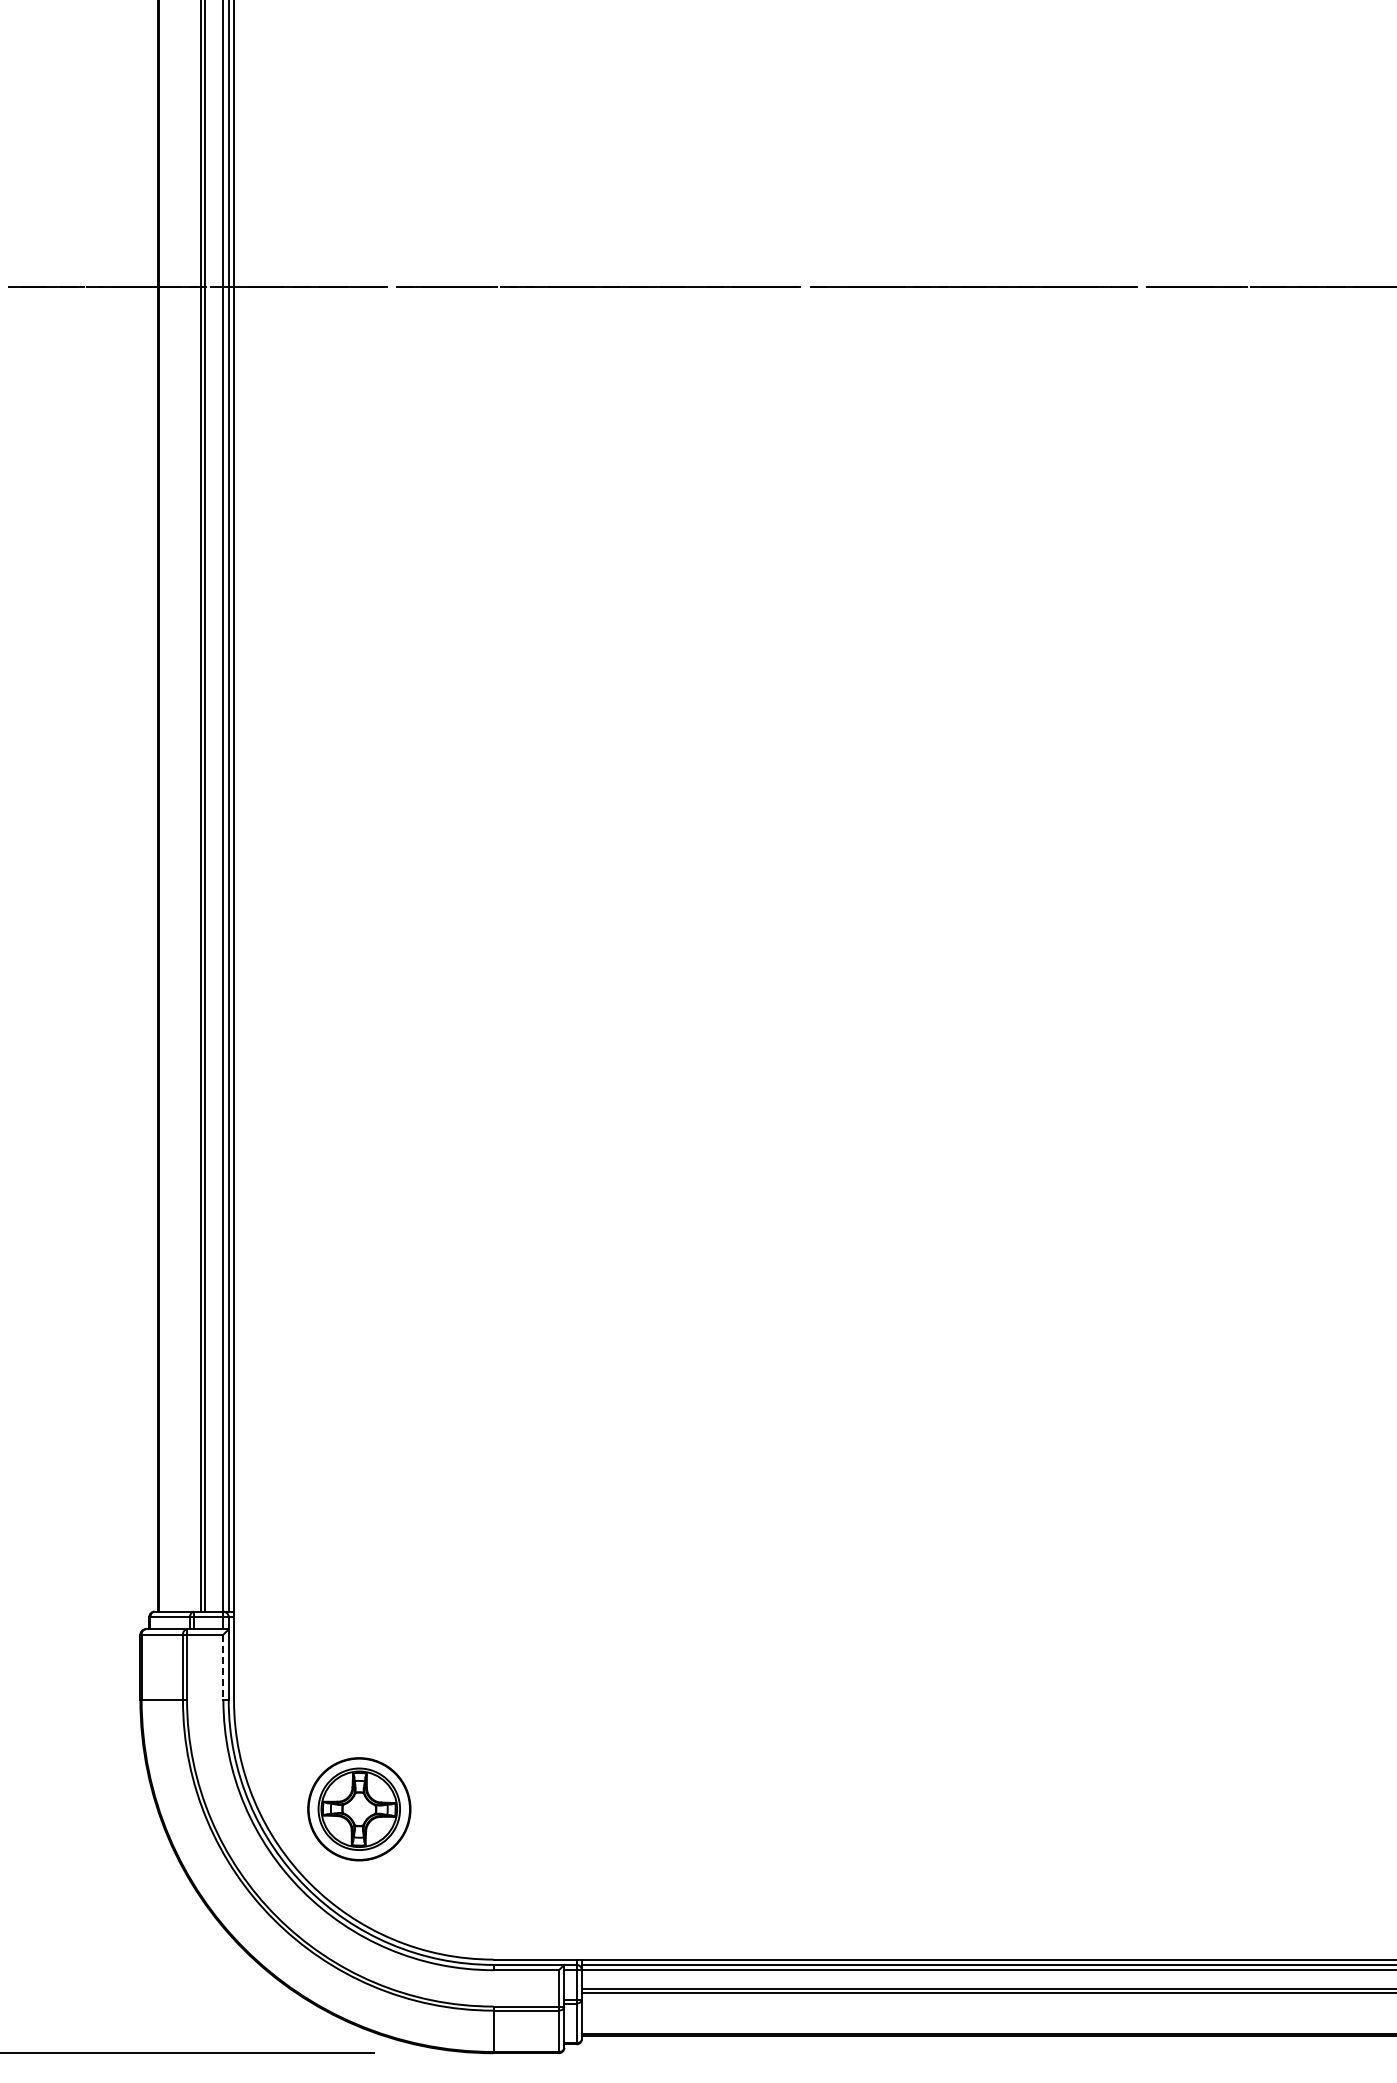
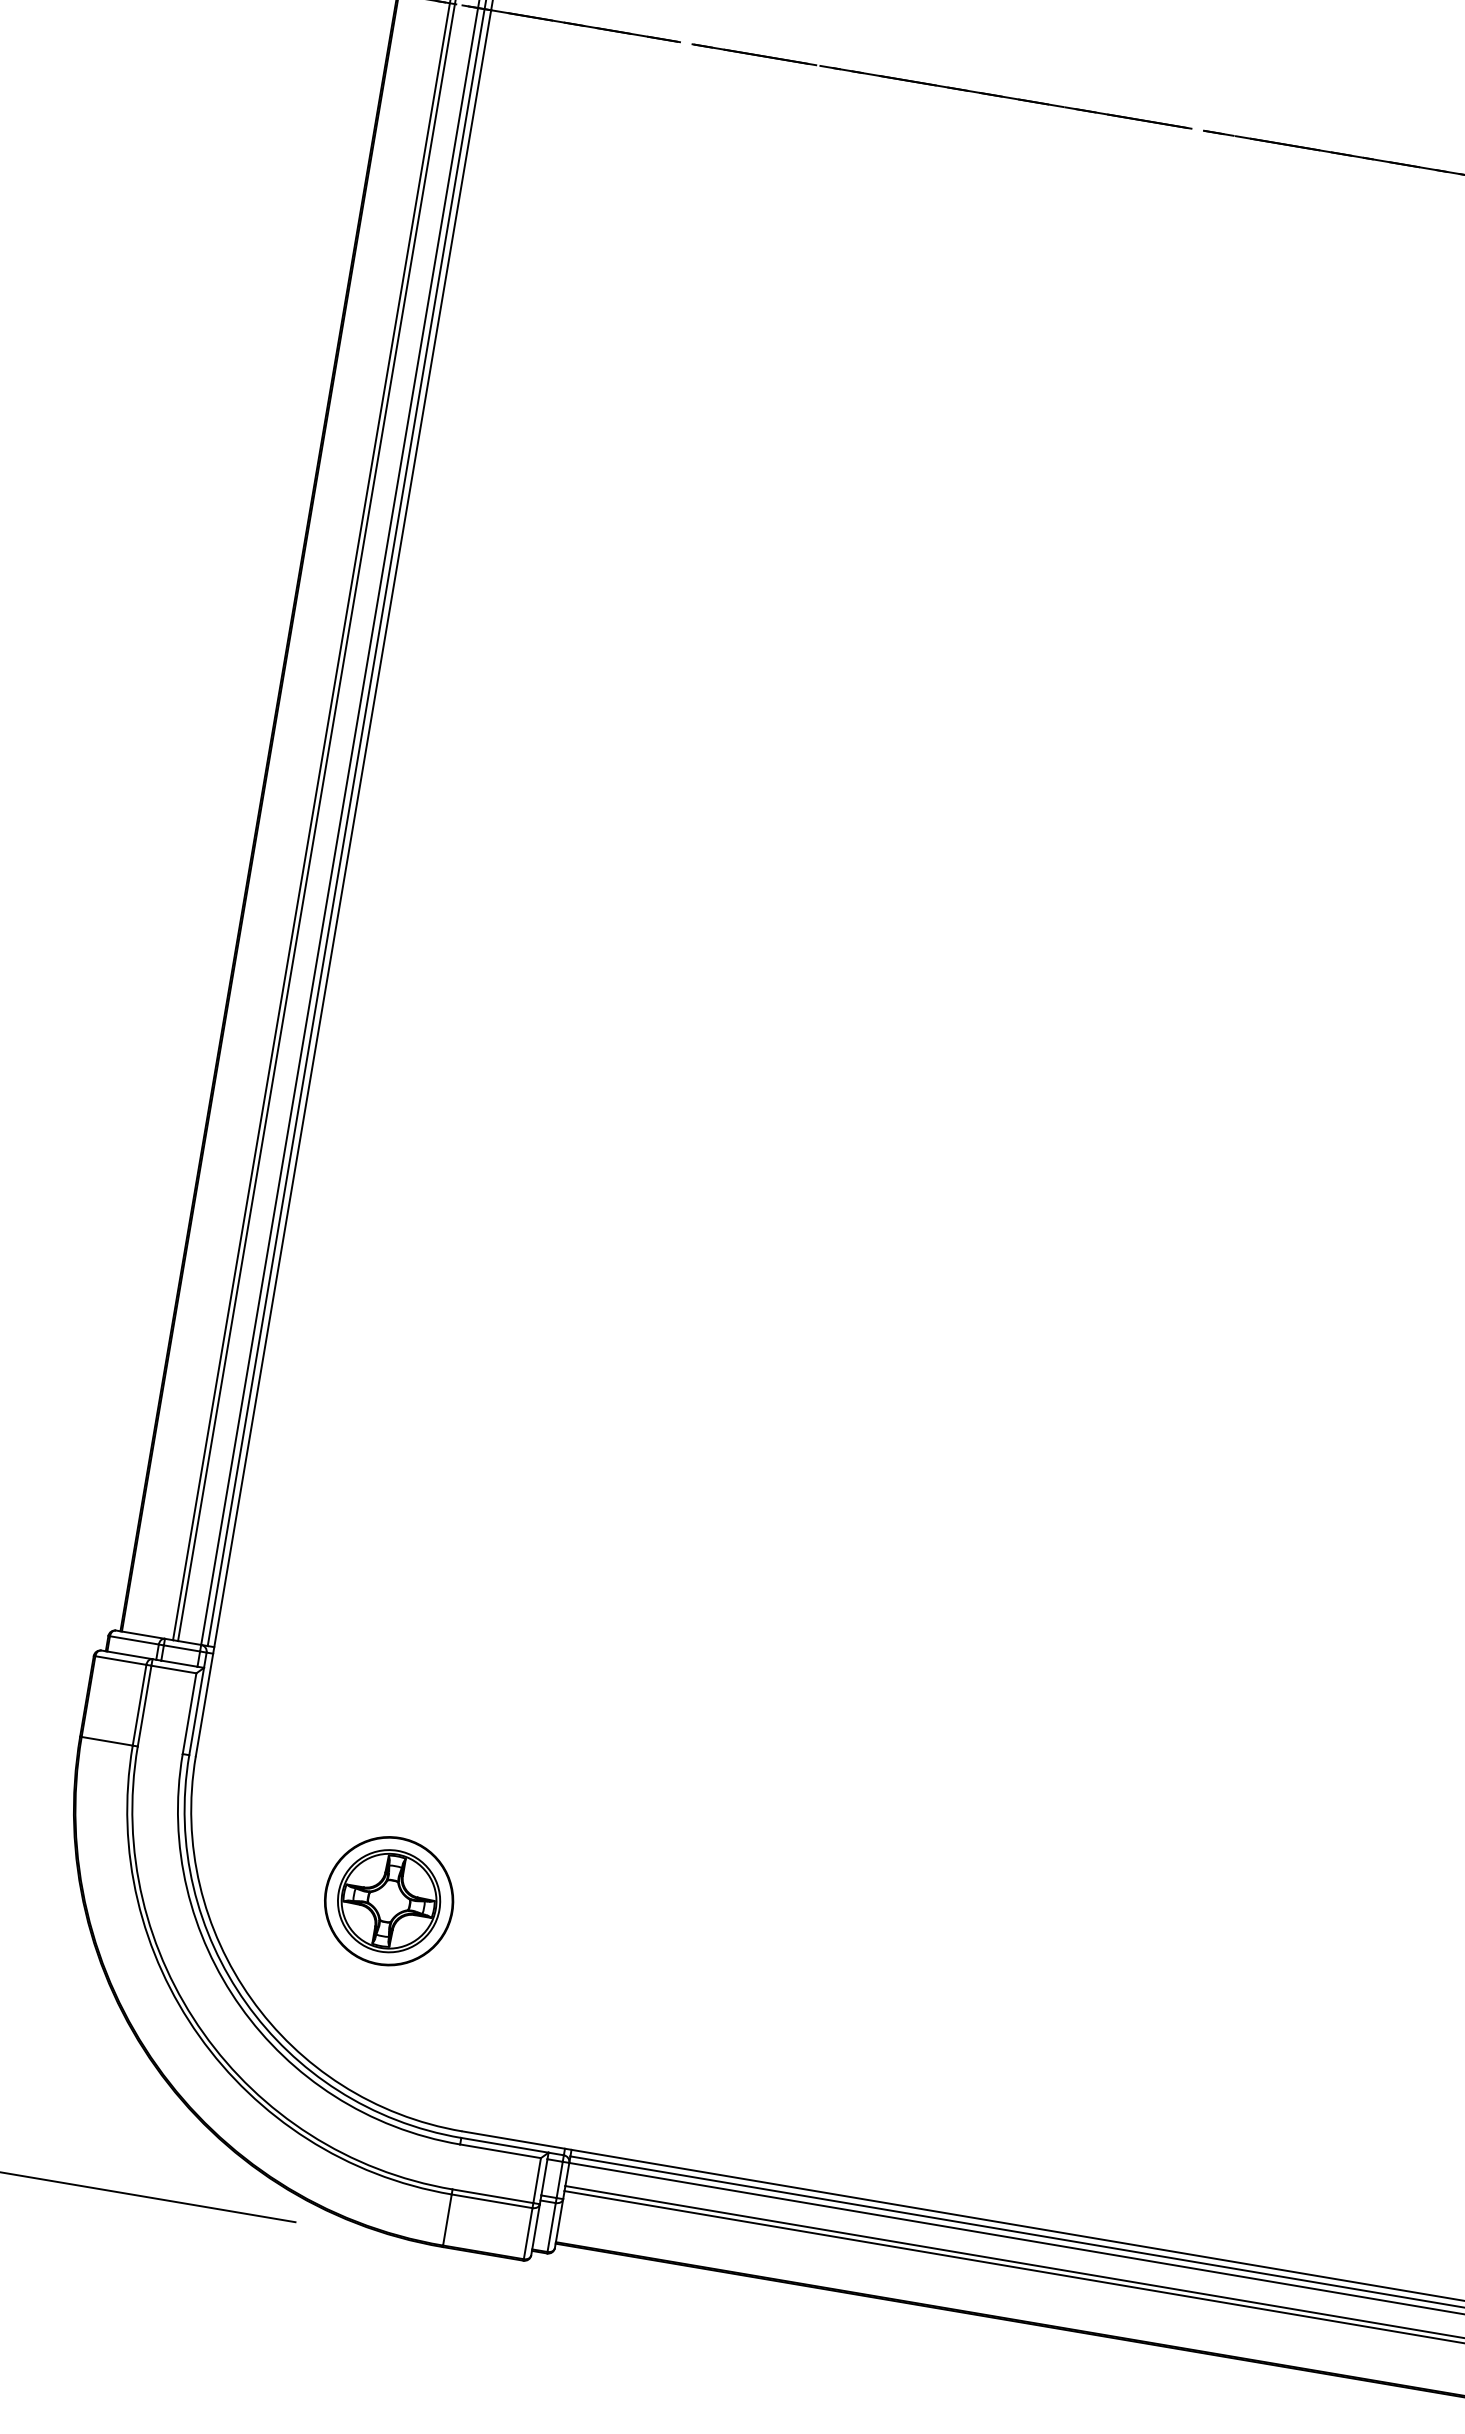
line: (223, 1667) -> (189, 1713), dashed -> solid
part: (359, 1809) -> (389, 1901), moved

